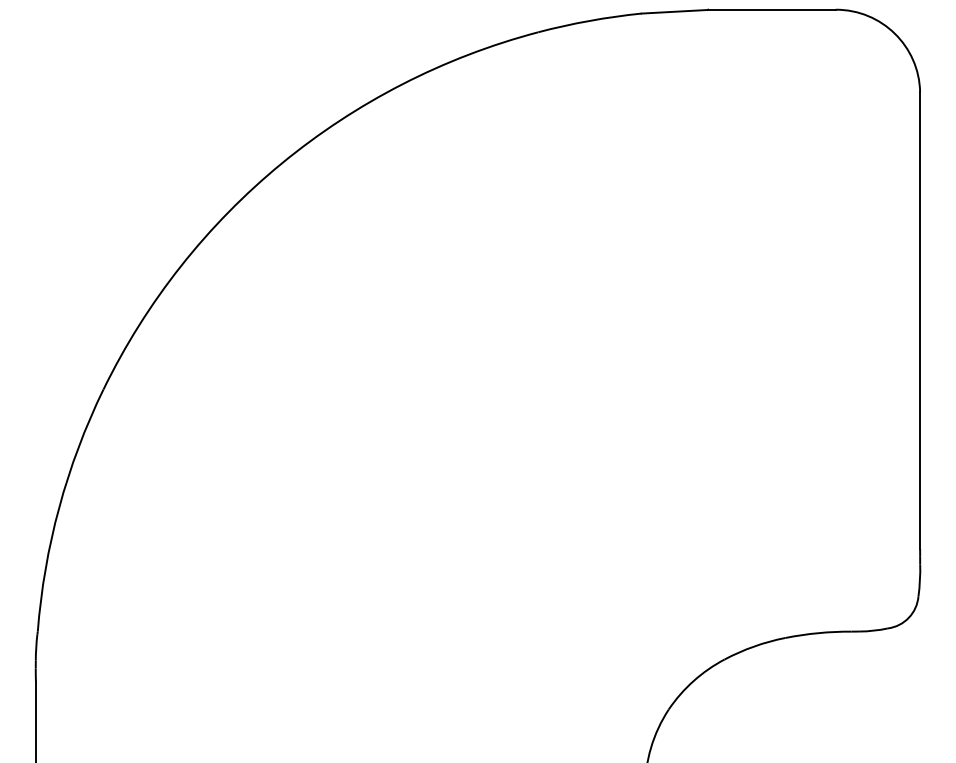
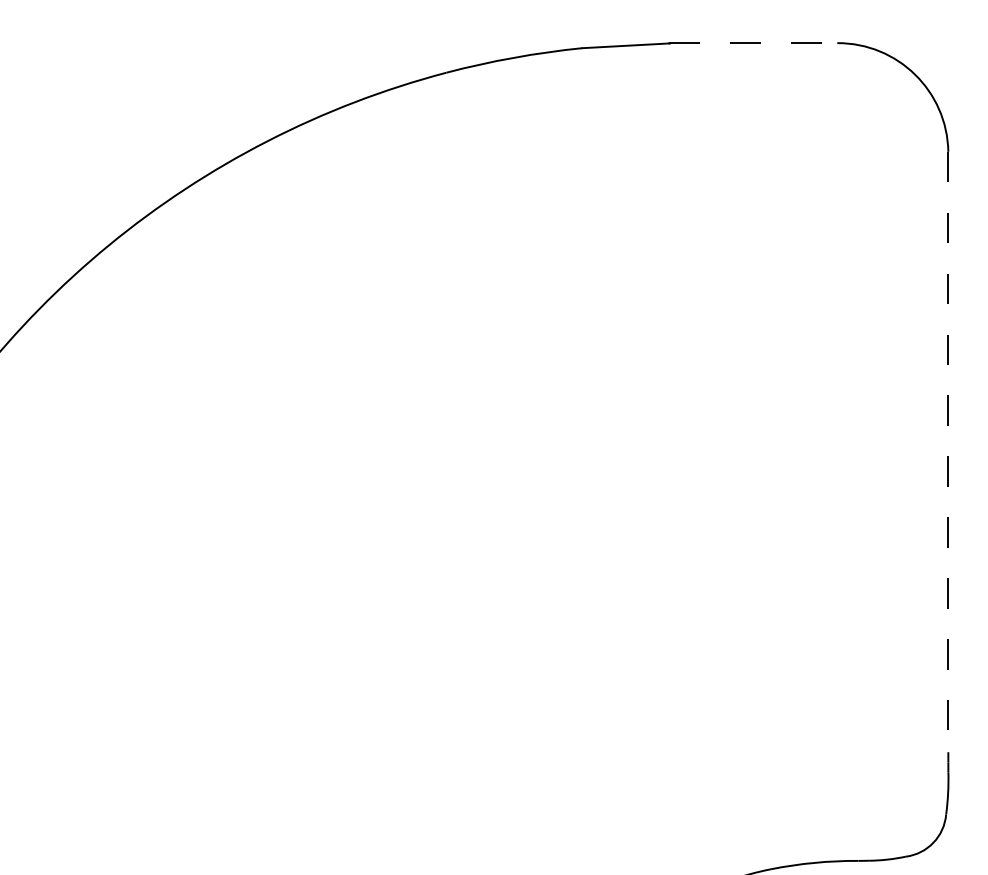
line: (771, 9) -> (752, 42), solid -> dashed
line: (920, 321) -> (948, 453), solid -> dashed

